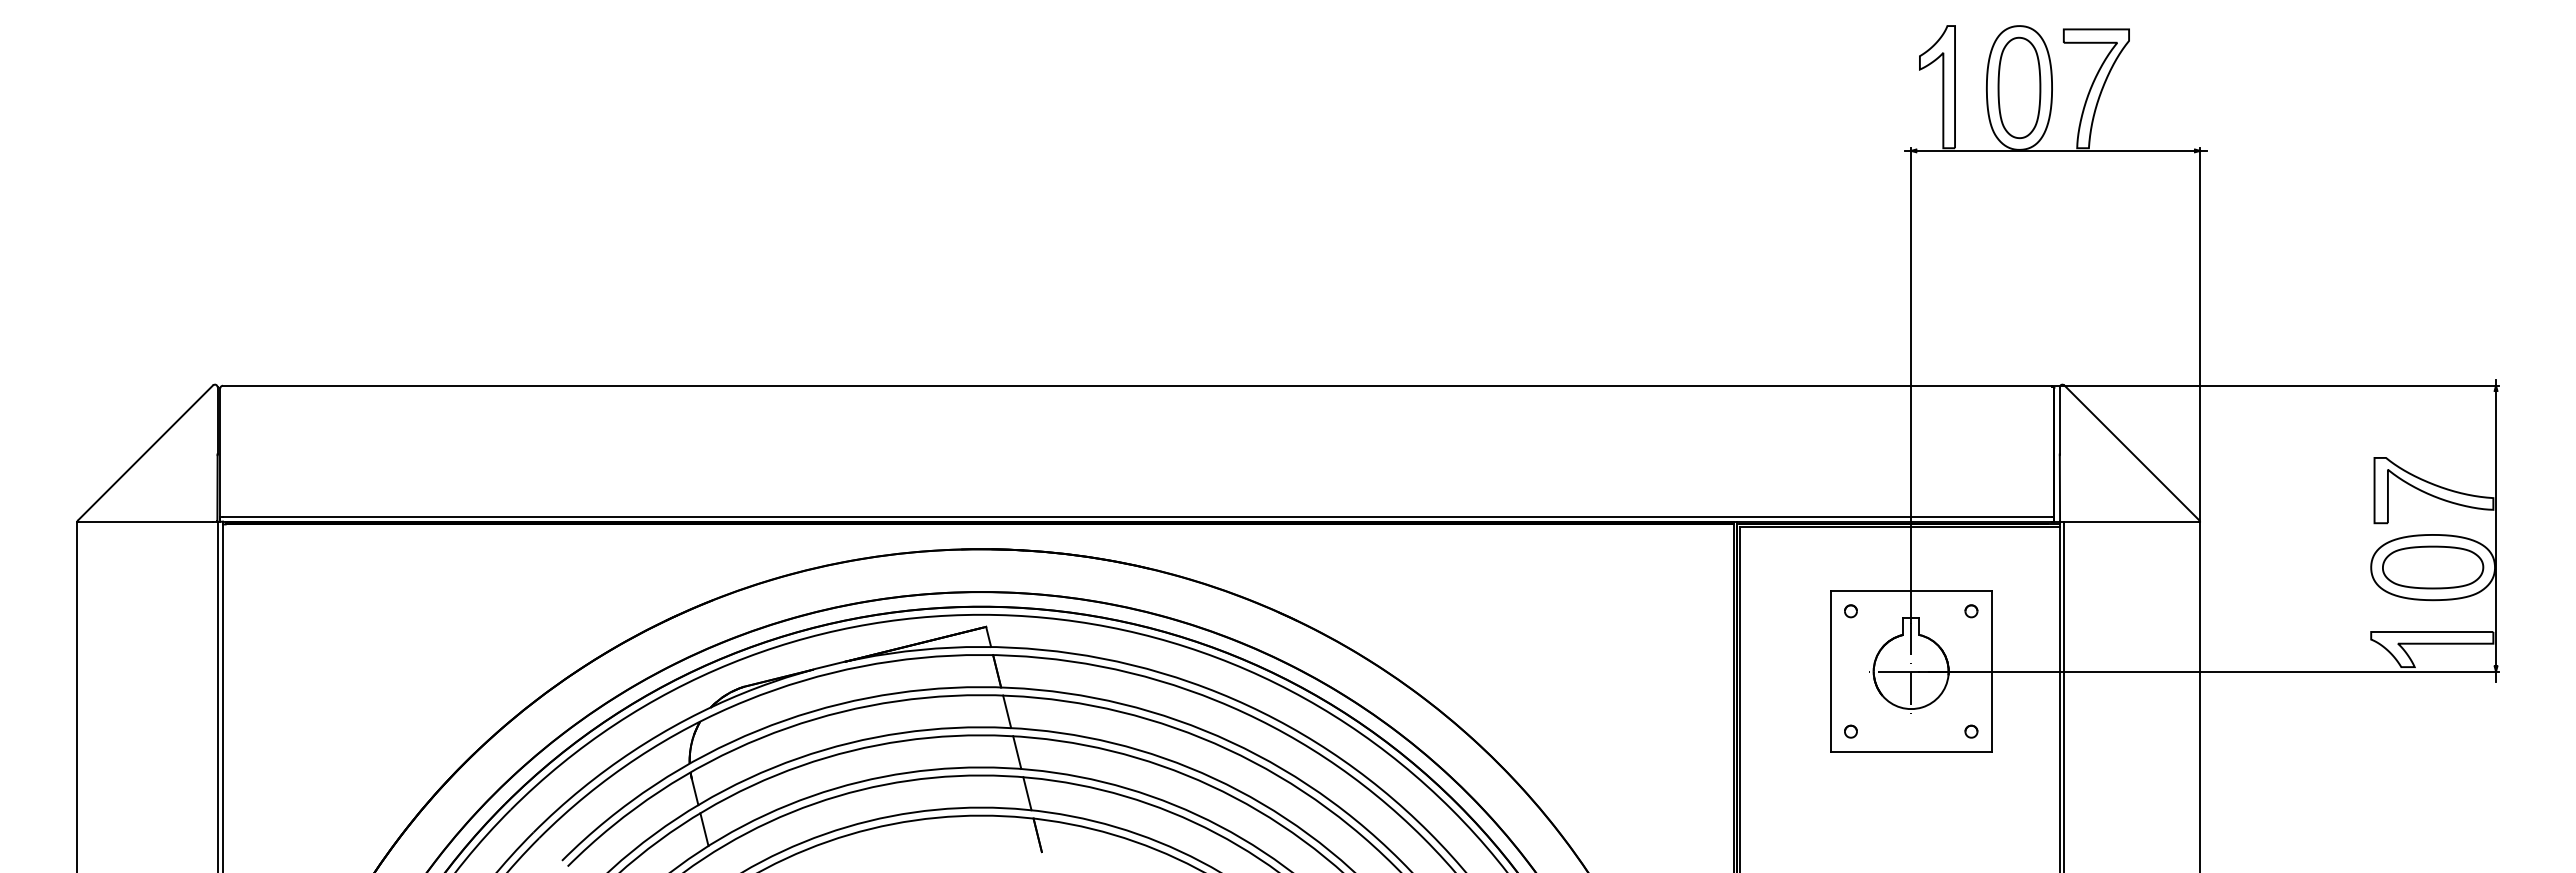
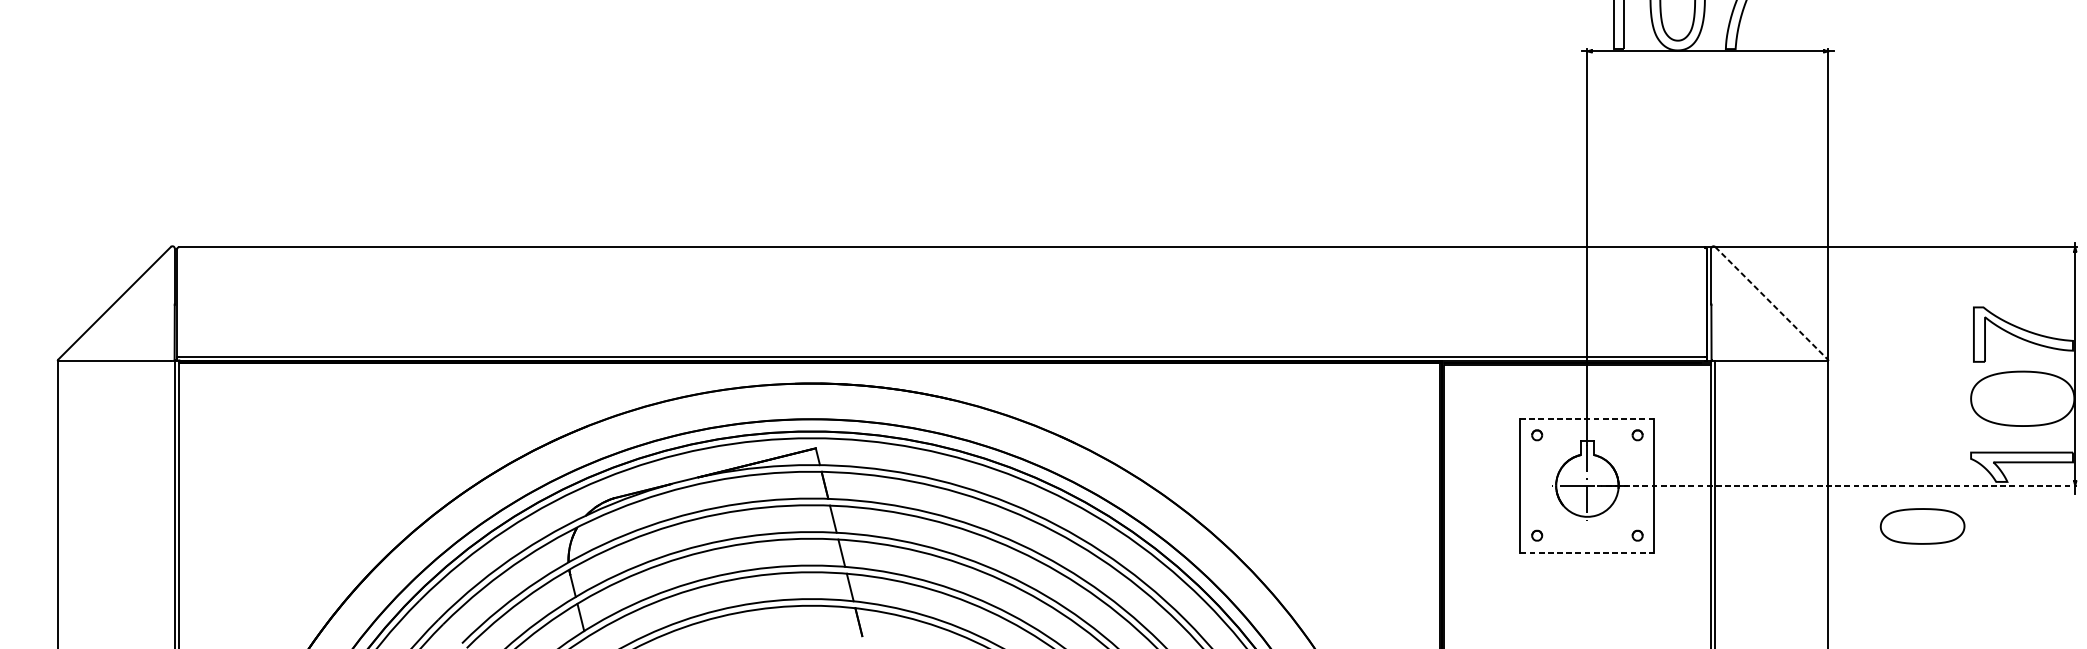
line: (2132, 453) -> (1771, 303), solid -> dashed
part: (2433, 567) -> (1922, 526), moved
line: (1910, 591) -> (1586, 418), solid -> dashed
line: (2204, 671) -> (1832, 485), solid -> dashed
line: (1911, 751) -> (1587, 552), solid -> dashed

